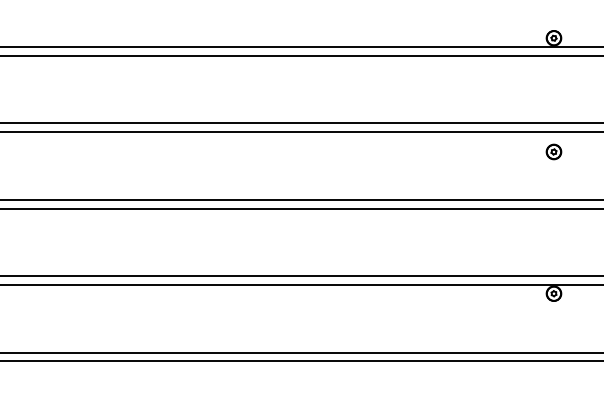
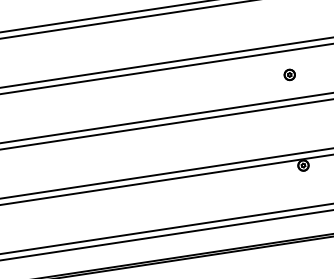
part: (553, 151) -> (289, 74), moved

